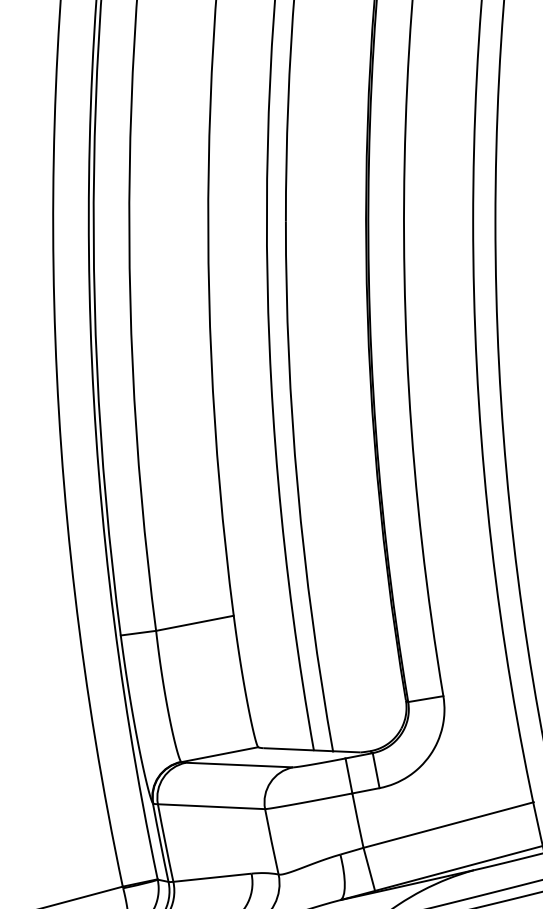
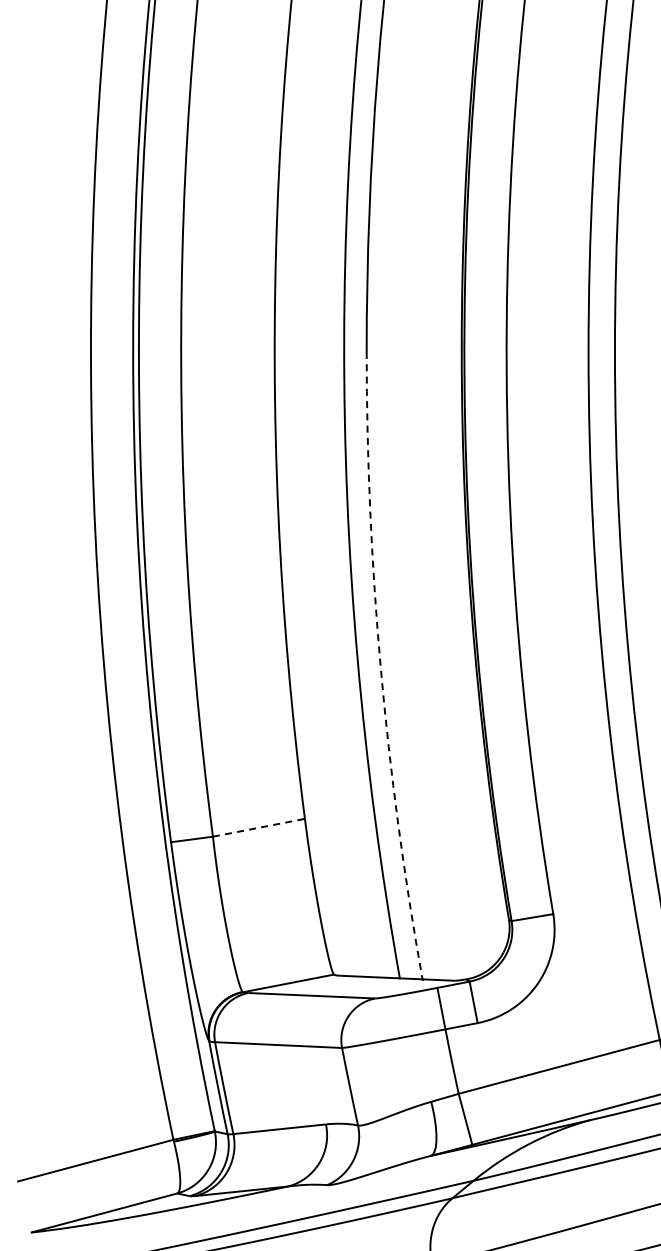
arc: (297, 488) -> (380, 667), solid -> dashed
line: (194, 623) -> (258, 827), solid -> dashed

